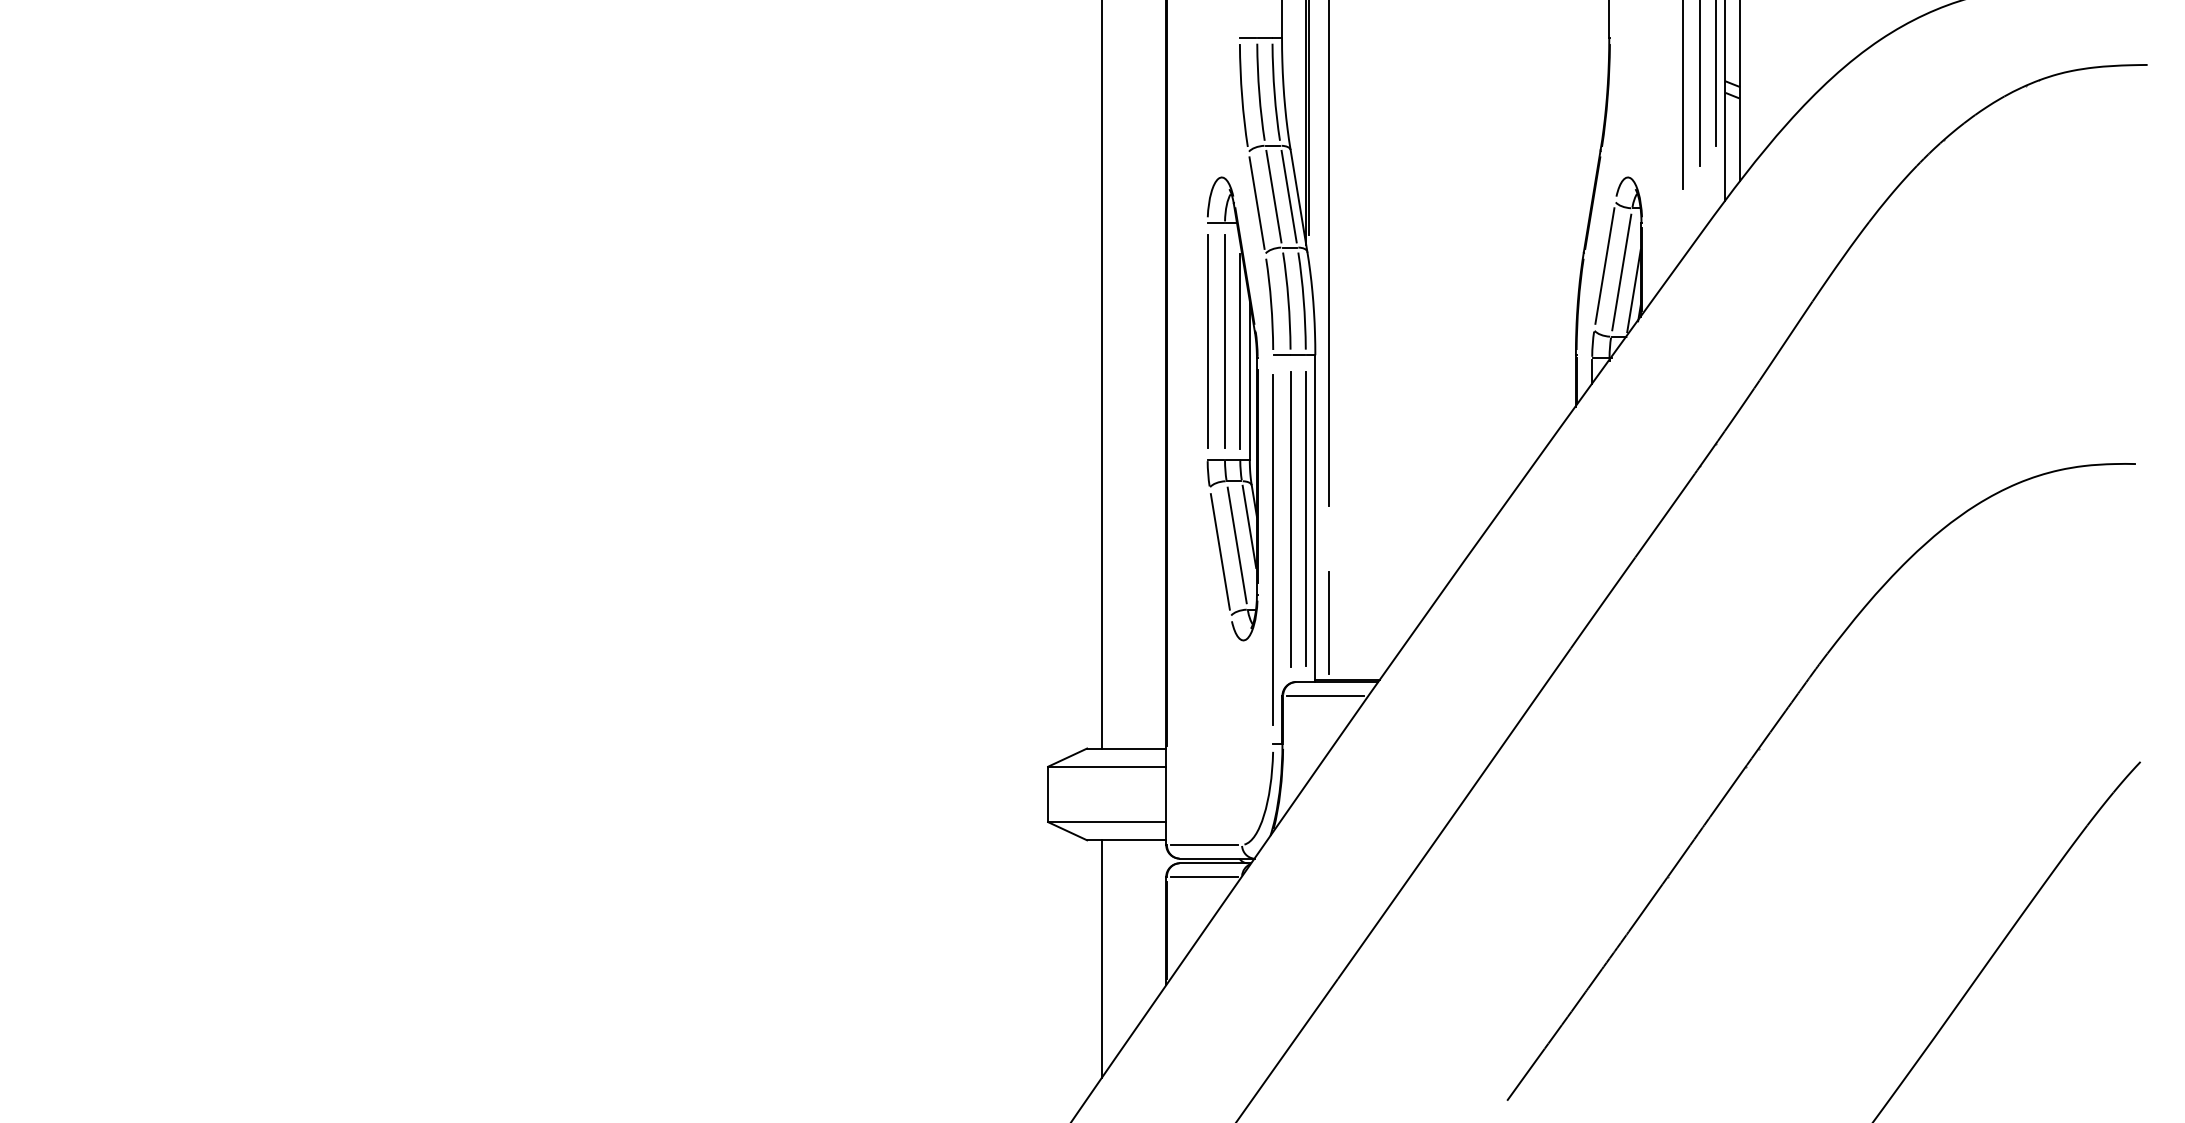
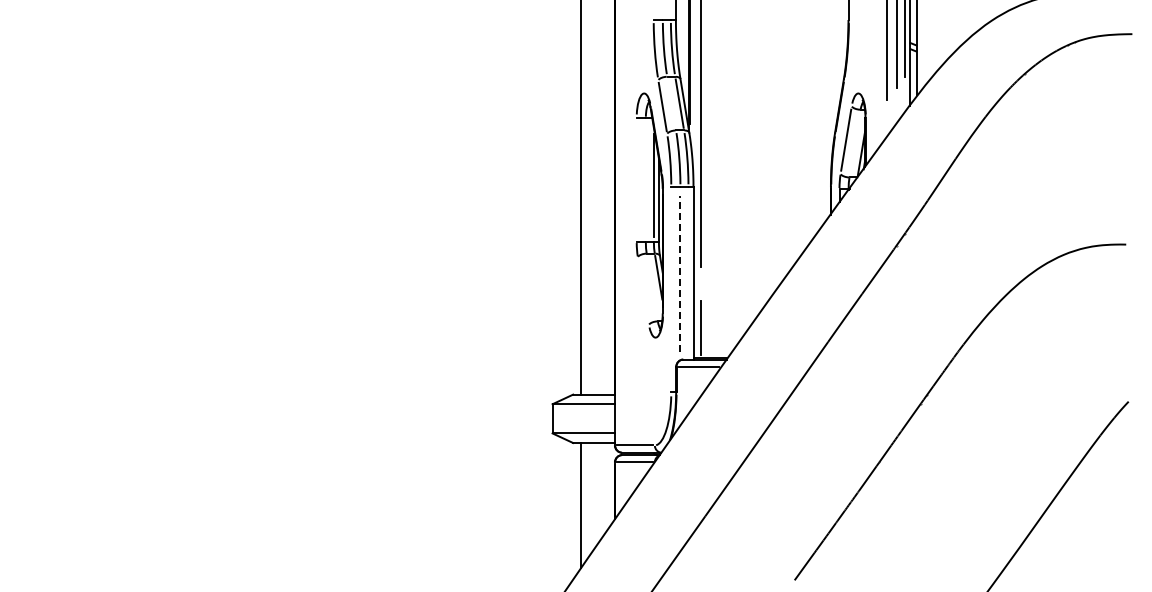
line: (1273, 196) -> (671, 103), removed
line: (1622, 272) -> (855, 143), removed
line: (1207, 340) -> (636, 179), removed
line: (1224, 340) -> (645, 179), removed
line: (1305, 516) -> (688, 272), removed
line: (1290, 518) -> (680, 273), solid -> dashed
line: (1237, 545) -> (652, 287), removed
line: (1273, 549) -> (671, 289), removed
line: (1220, 551) -> (643, 290), removed

